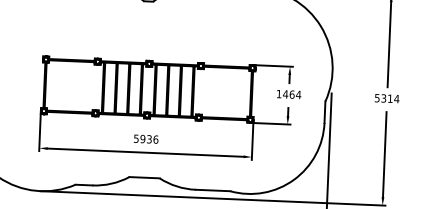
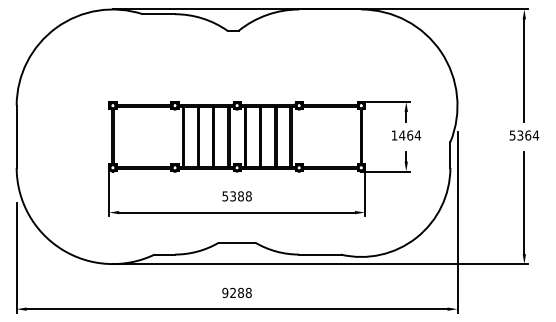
text: (390, 98) -> (528, 135), 5314 -> 5364
text: (149, 139) -> (240, 196), 5936 -> 5388

